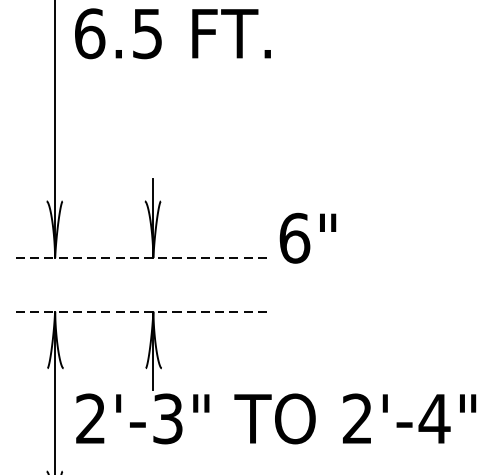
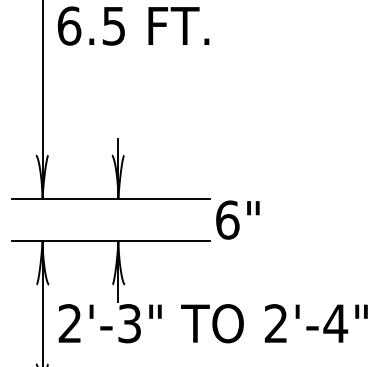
text: (307, 237) -> (237, 219), moved
line: (143, 258) -> (110, 199), dashed -> solid
line: (143, 311) -> (110, 240), dashed -> solid

